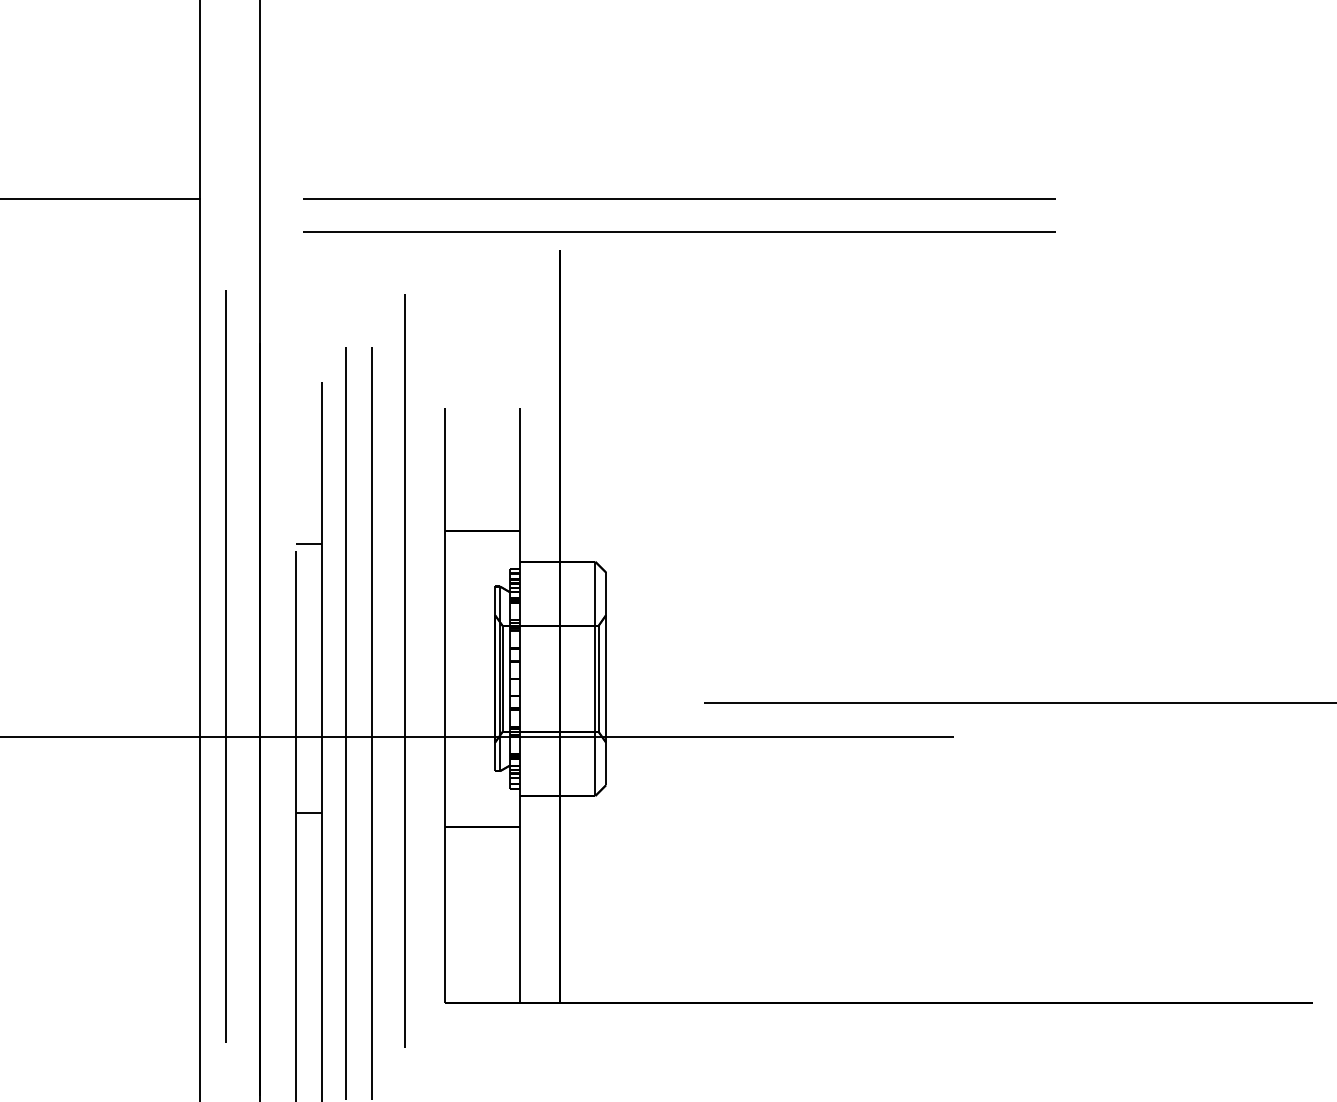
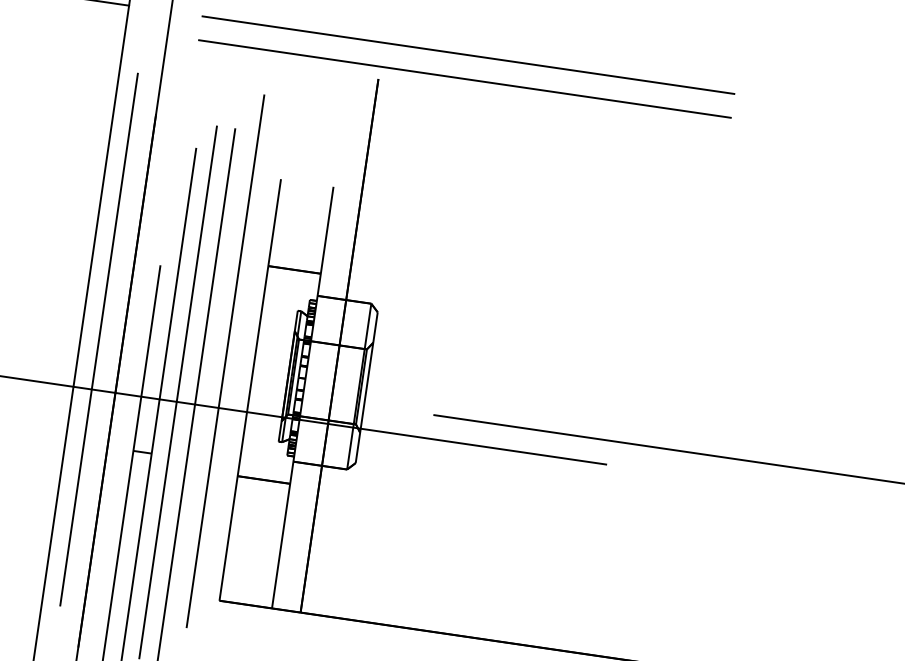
line: (309, 544) -> (170, 261), removed

